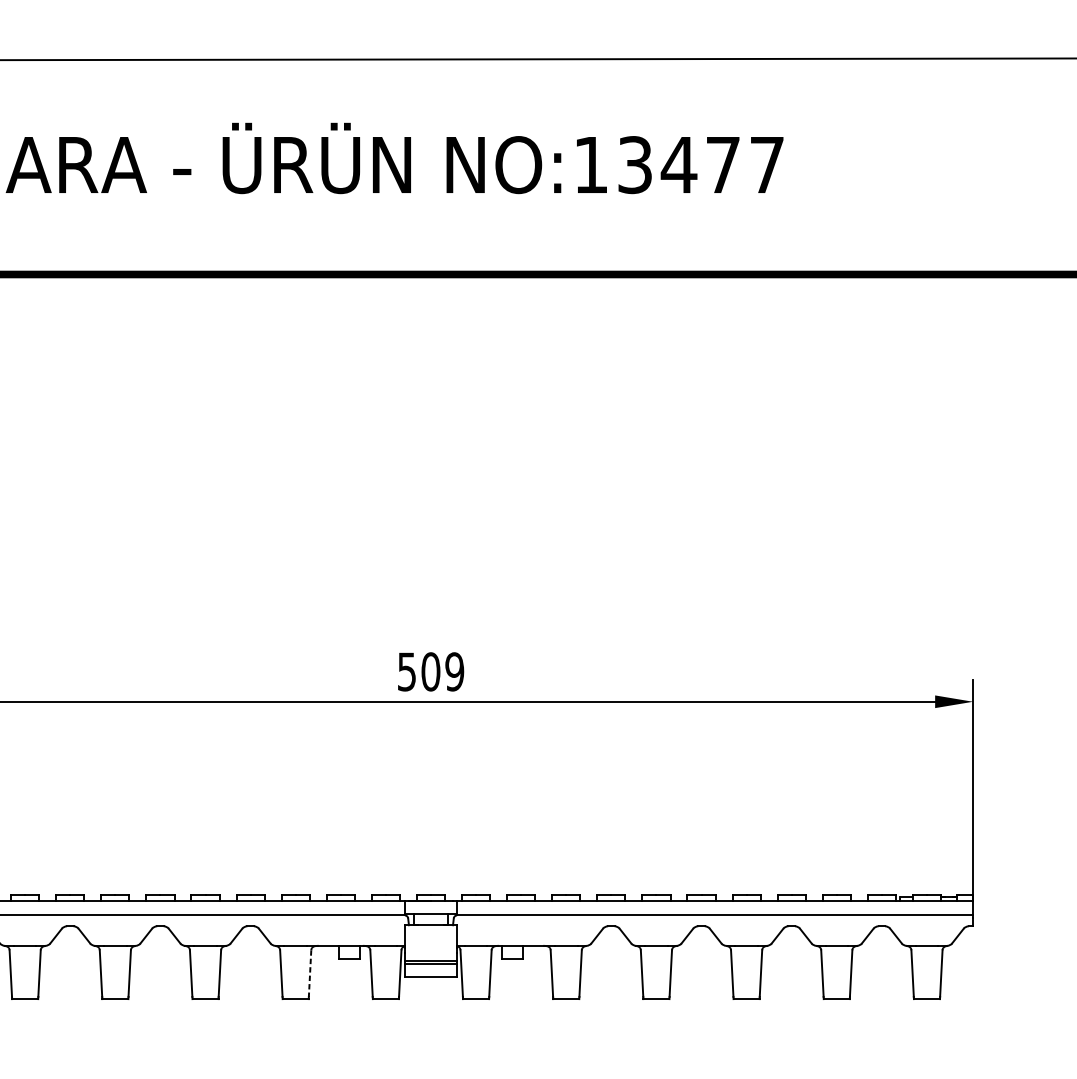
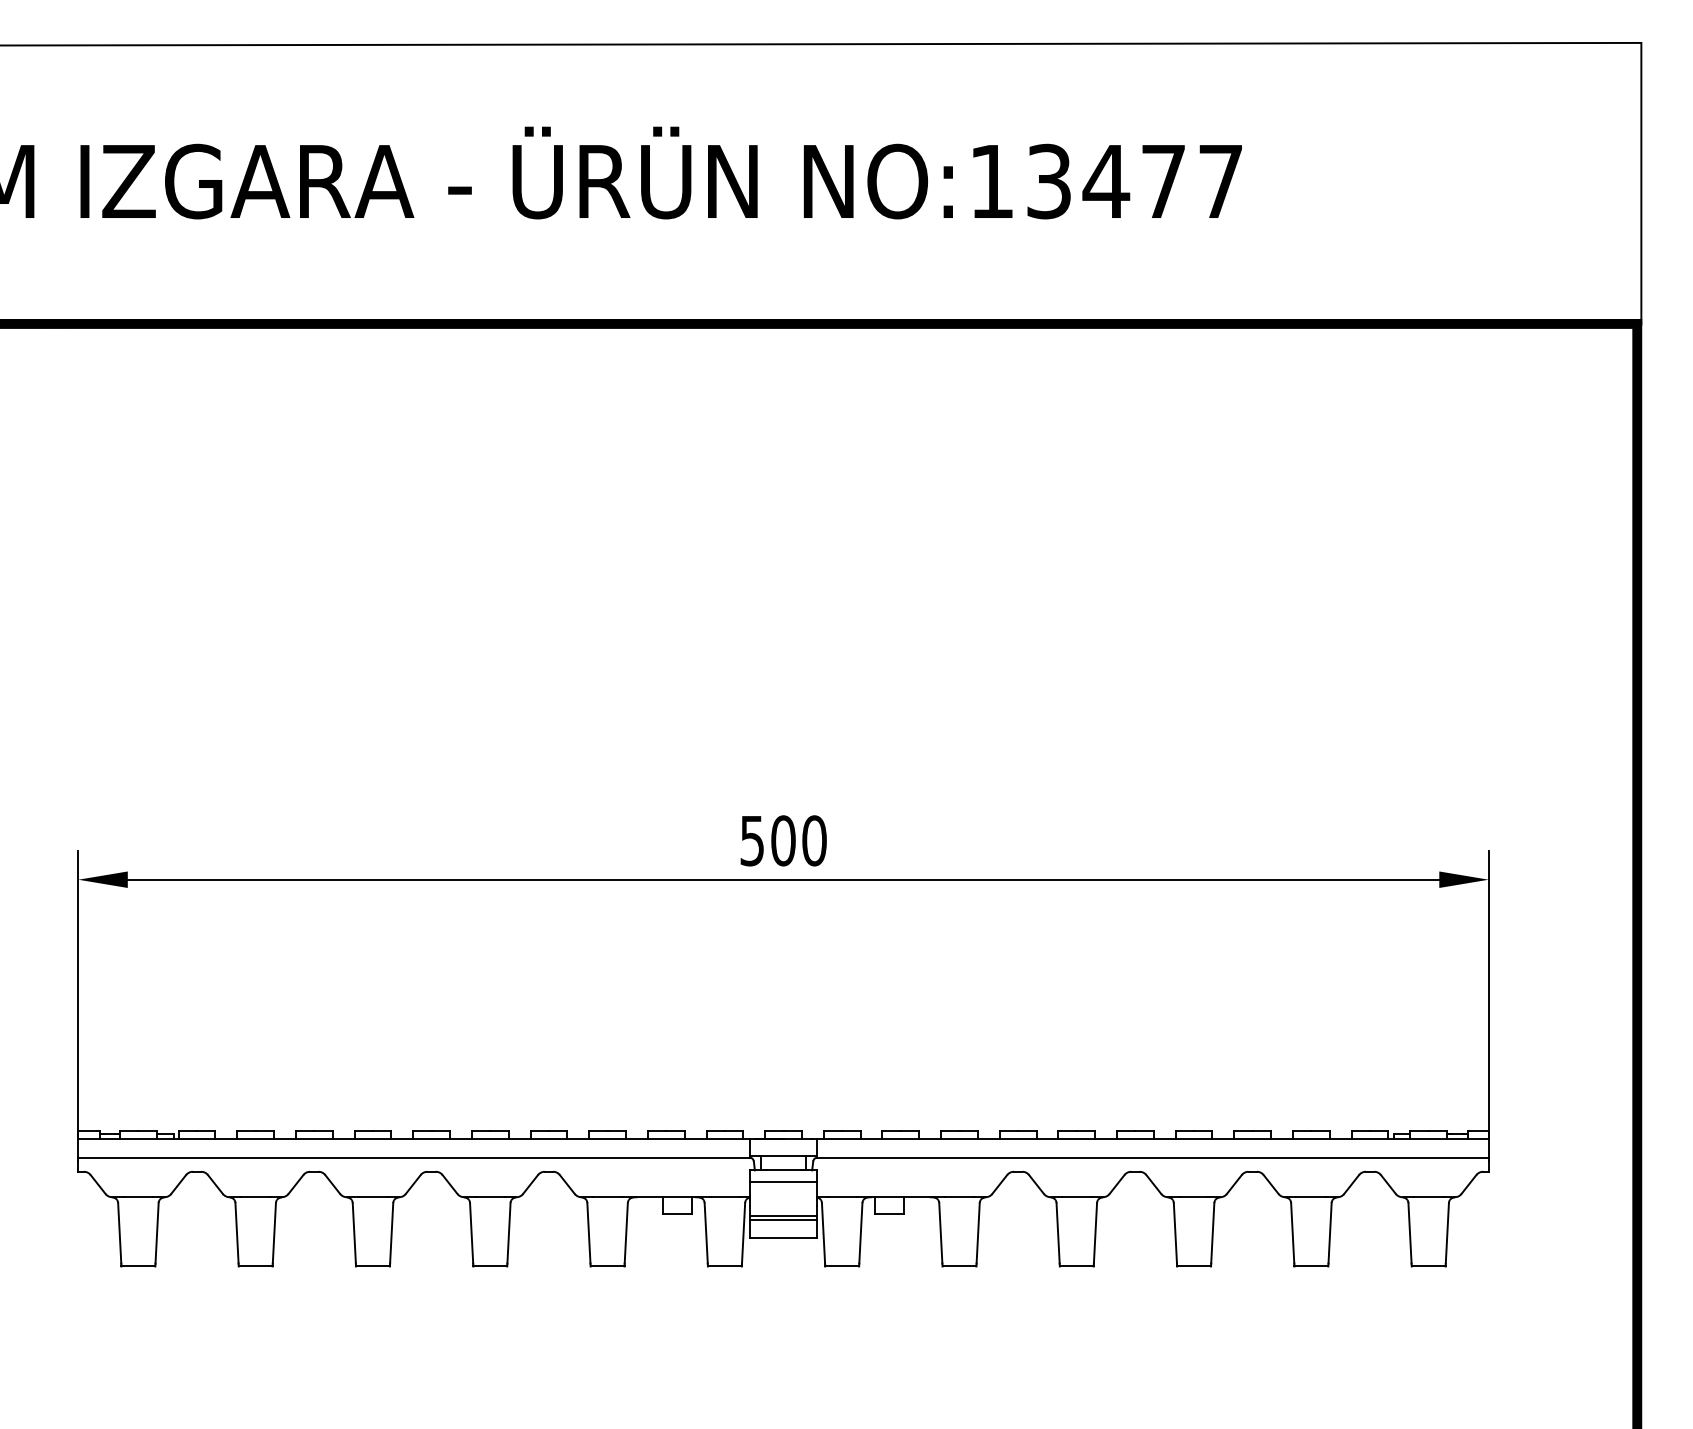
text: (454, 671) -> (814, 840), 509 -> 500
line: (430, 933) -> (783, 1181), added
line: (310, 973) -> (626, 1233), dashed -> solid

